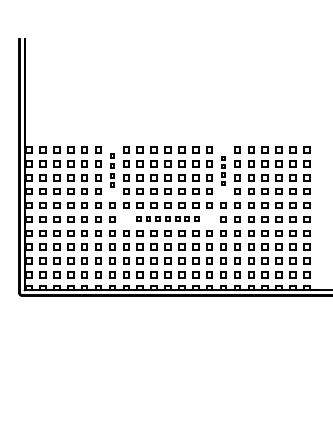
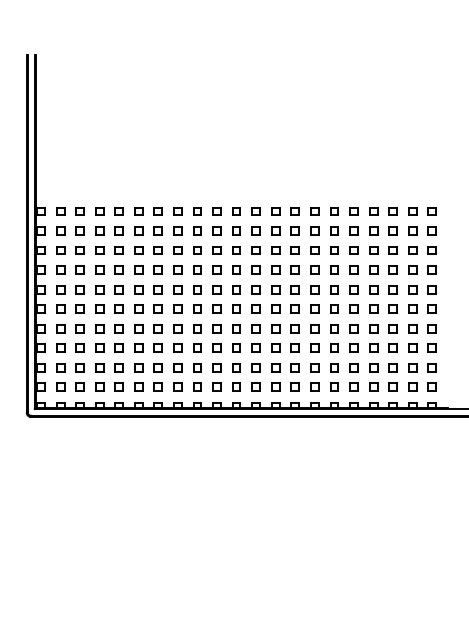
part: (112, 170) -> (158, 240), size x1.43
part: (223, 170) -> (314, 240), size x1.67
part: (167, 219) -> (235, 309), size x1.43

